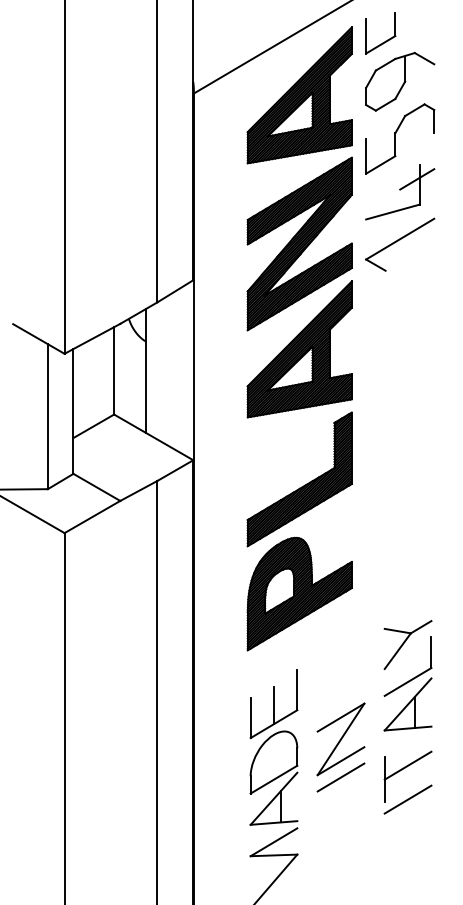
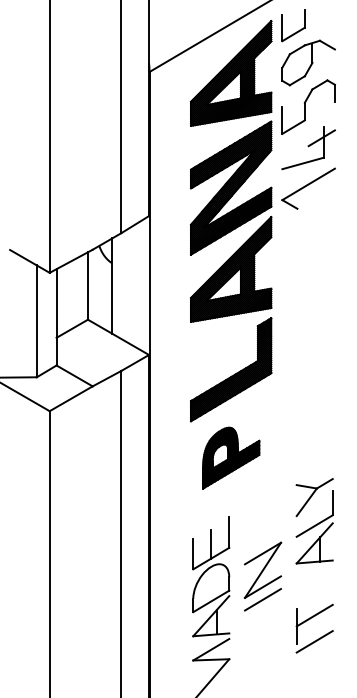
part: (300, 593) -> (231, 457), size x0.7
part: (402, 770) -> (310, 619), moved

